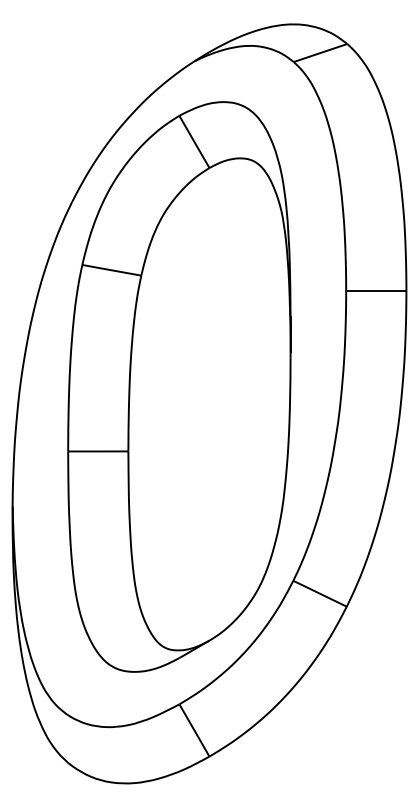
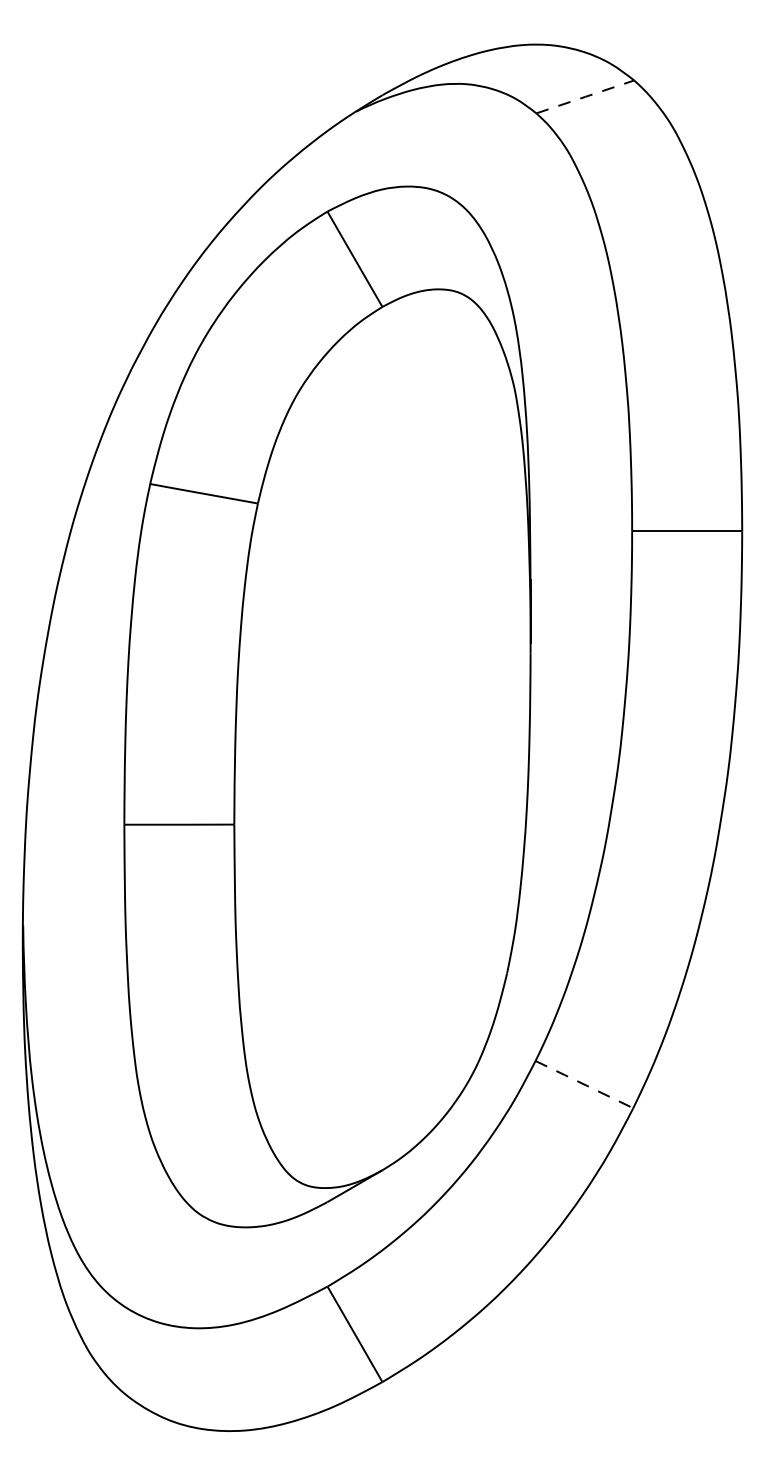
line: (320, 53) -> (585, 97), solid -> dashed
line: (320, 593) -> (585, 1084), solid -> dashed

